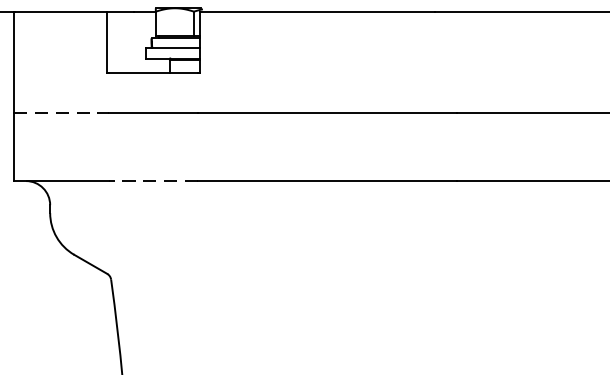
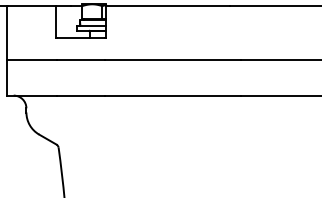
line: (61, 112) -> (32, 59), dashed -> solid
line: (152, 180) -> (80, 95), dashed -> solid

